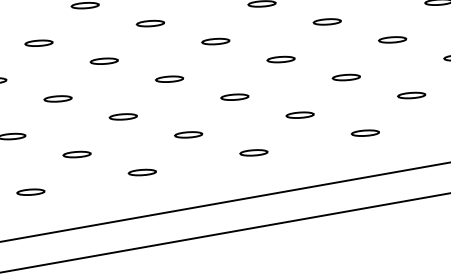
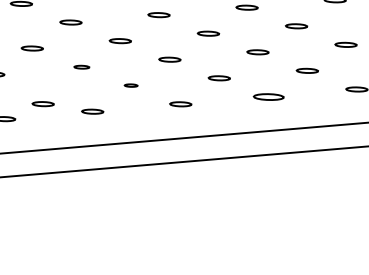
part: (122, 117) -> (81, 67), size x0.7
part: (364, 132) -> (268, 96), size x1.4
part: (187, 134) -> (130, 85), size x0.6
part: (76, 155) -> (42, 104), moved

